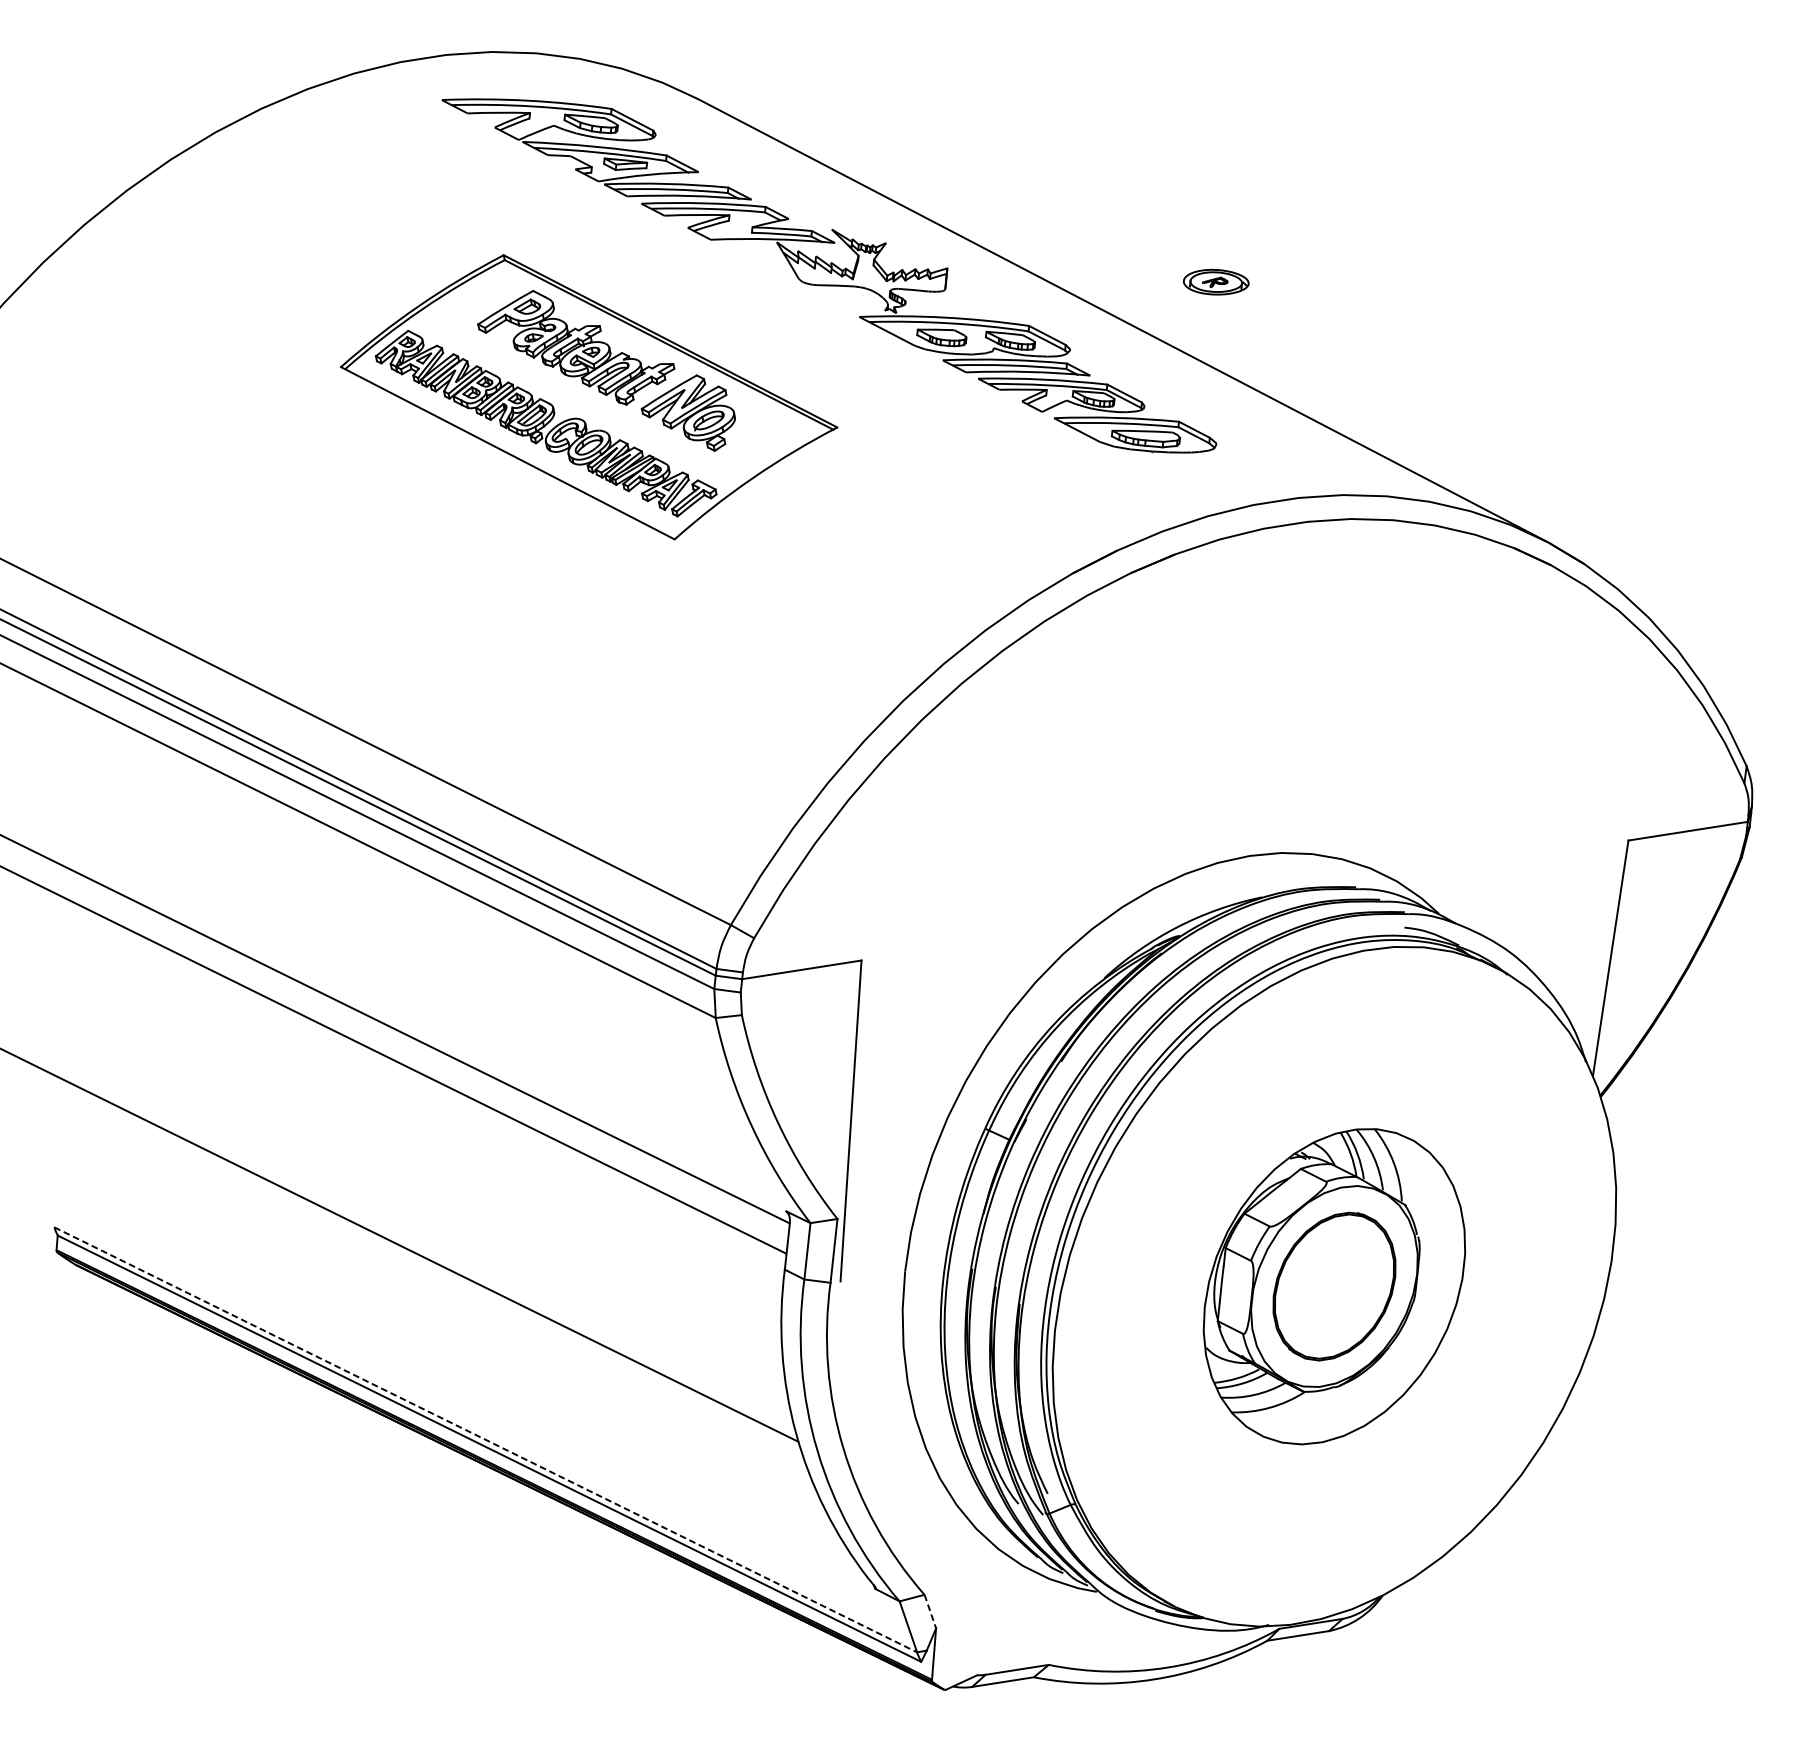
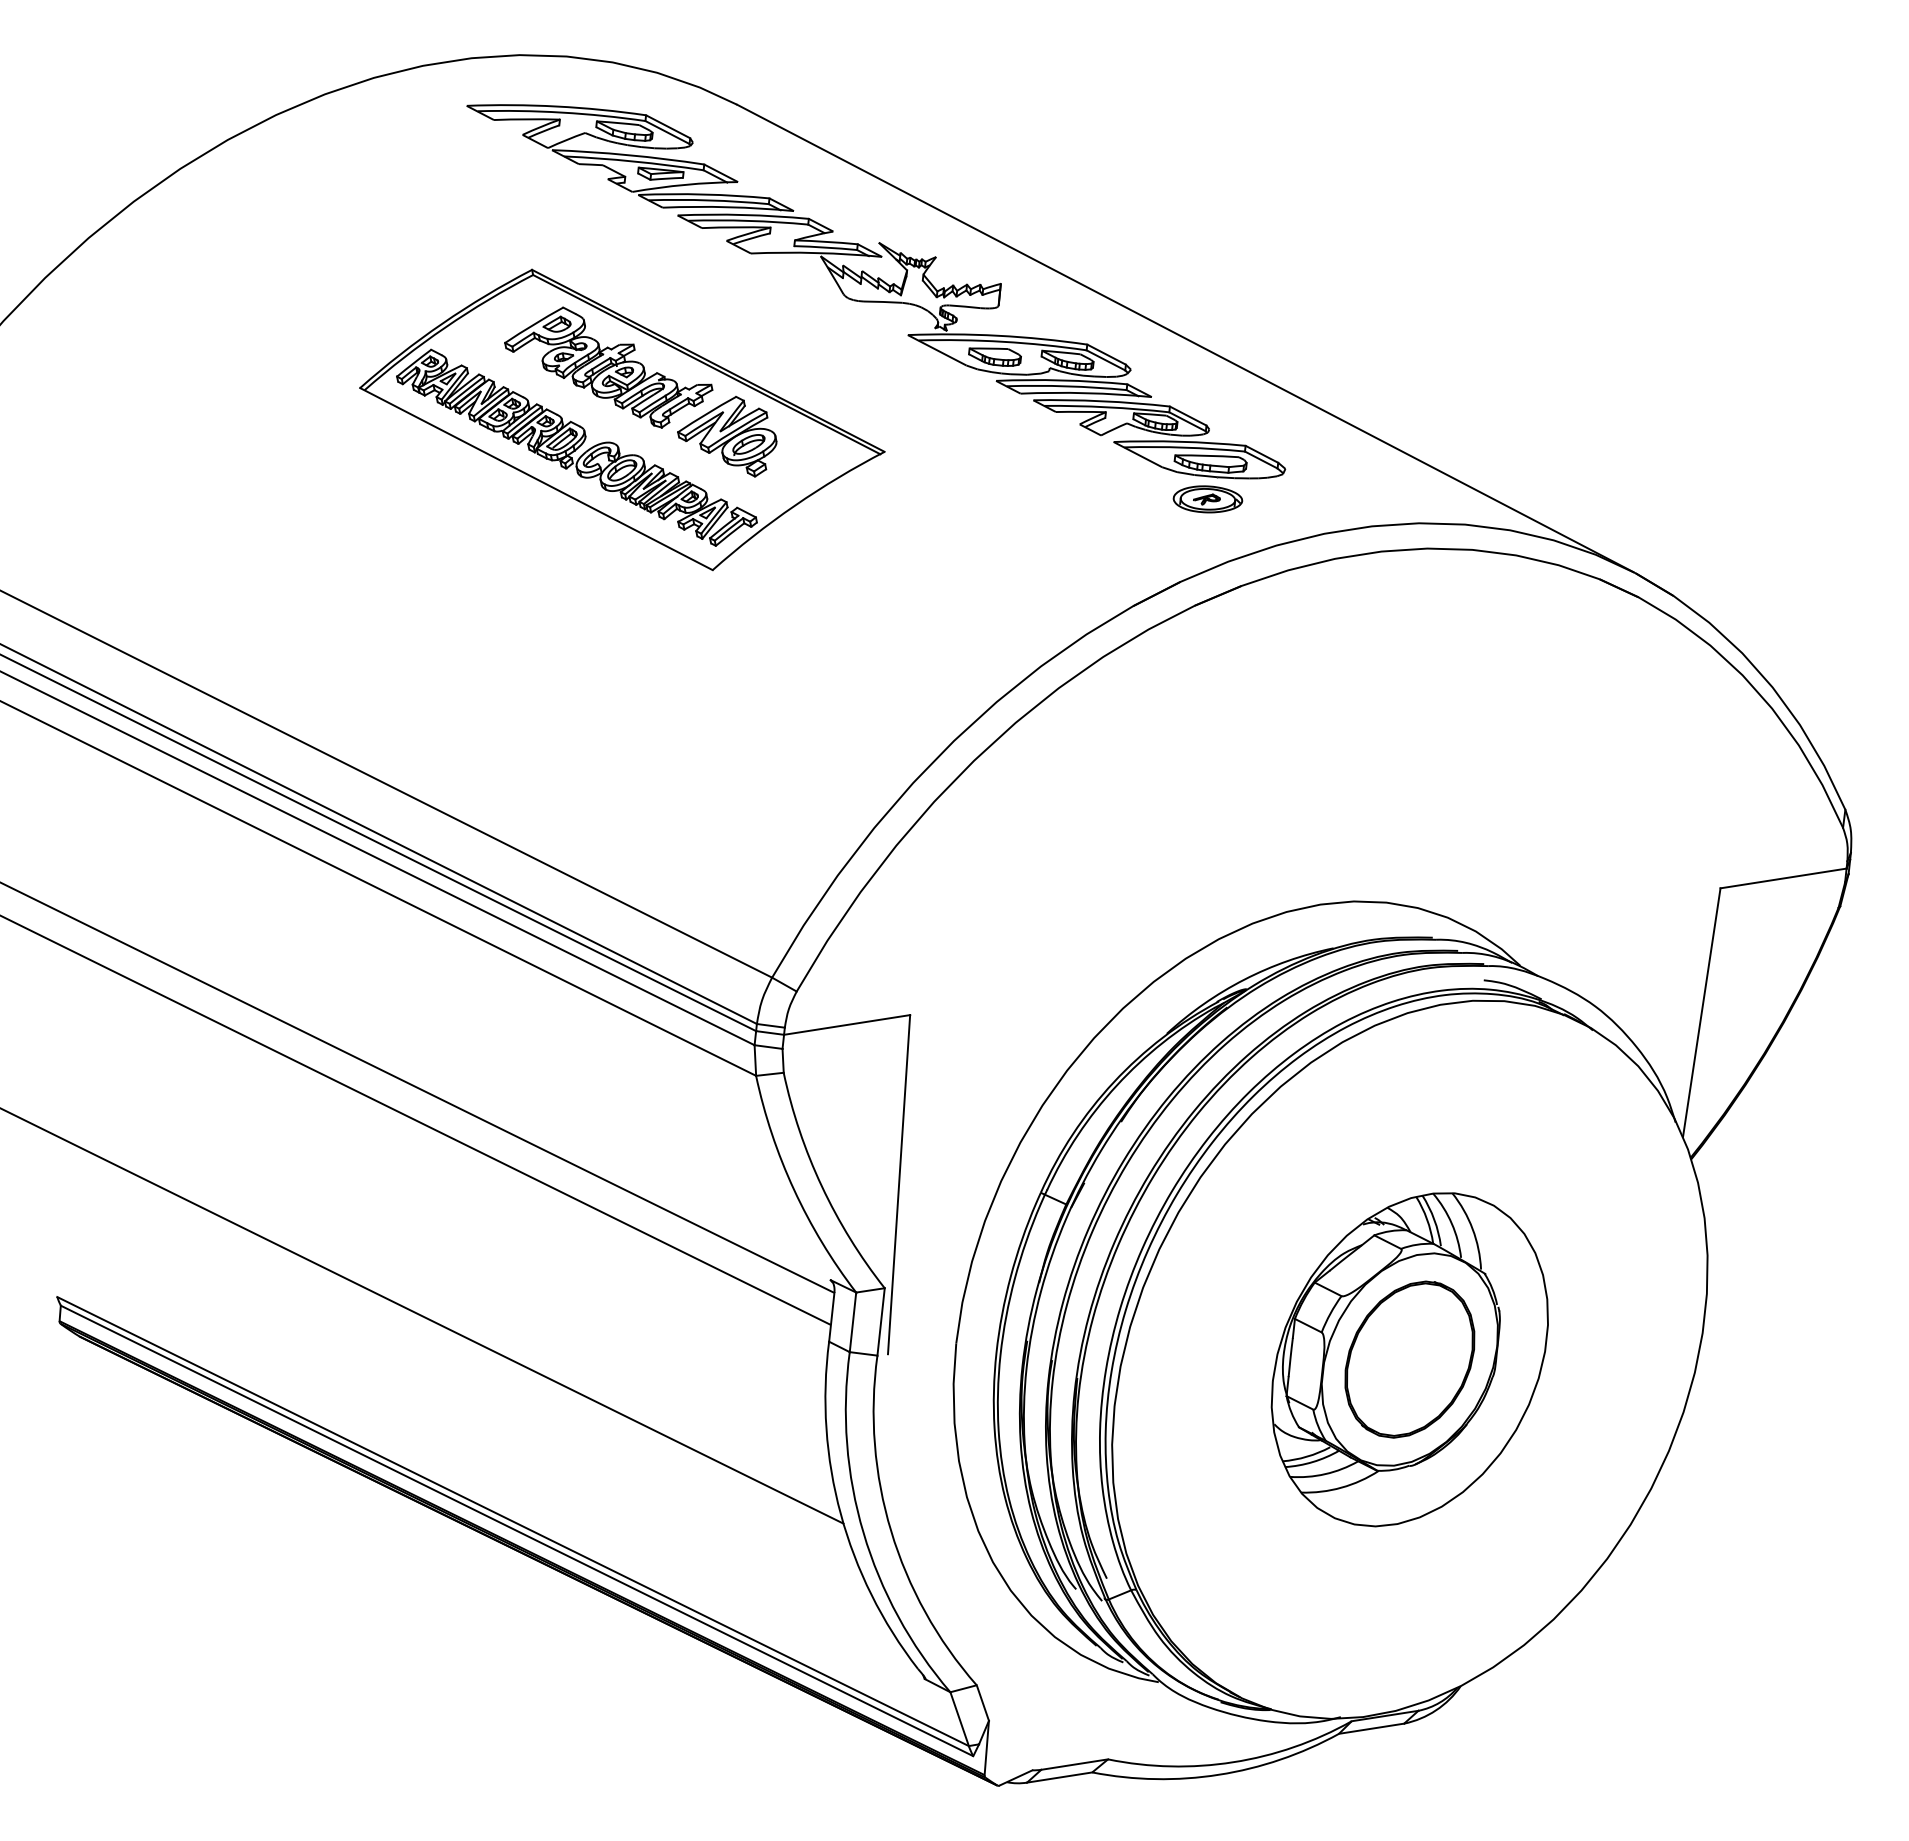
part: (1215, 282) -> (1207, 499), moved
line: (486, 1439) -> (513, 1521), dashed -> solid
line: (929, 1612) -> (982, 1703), dashed -> solid

